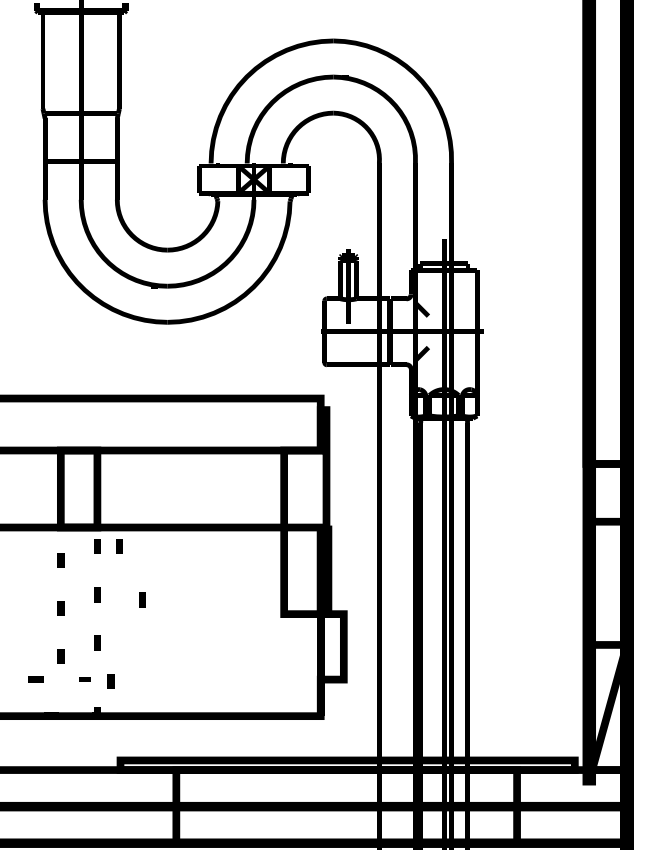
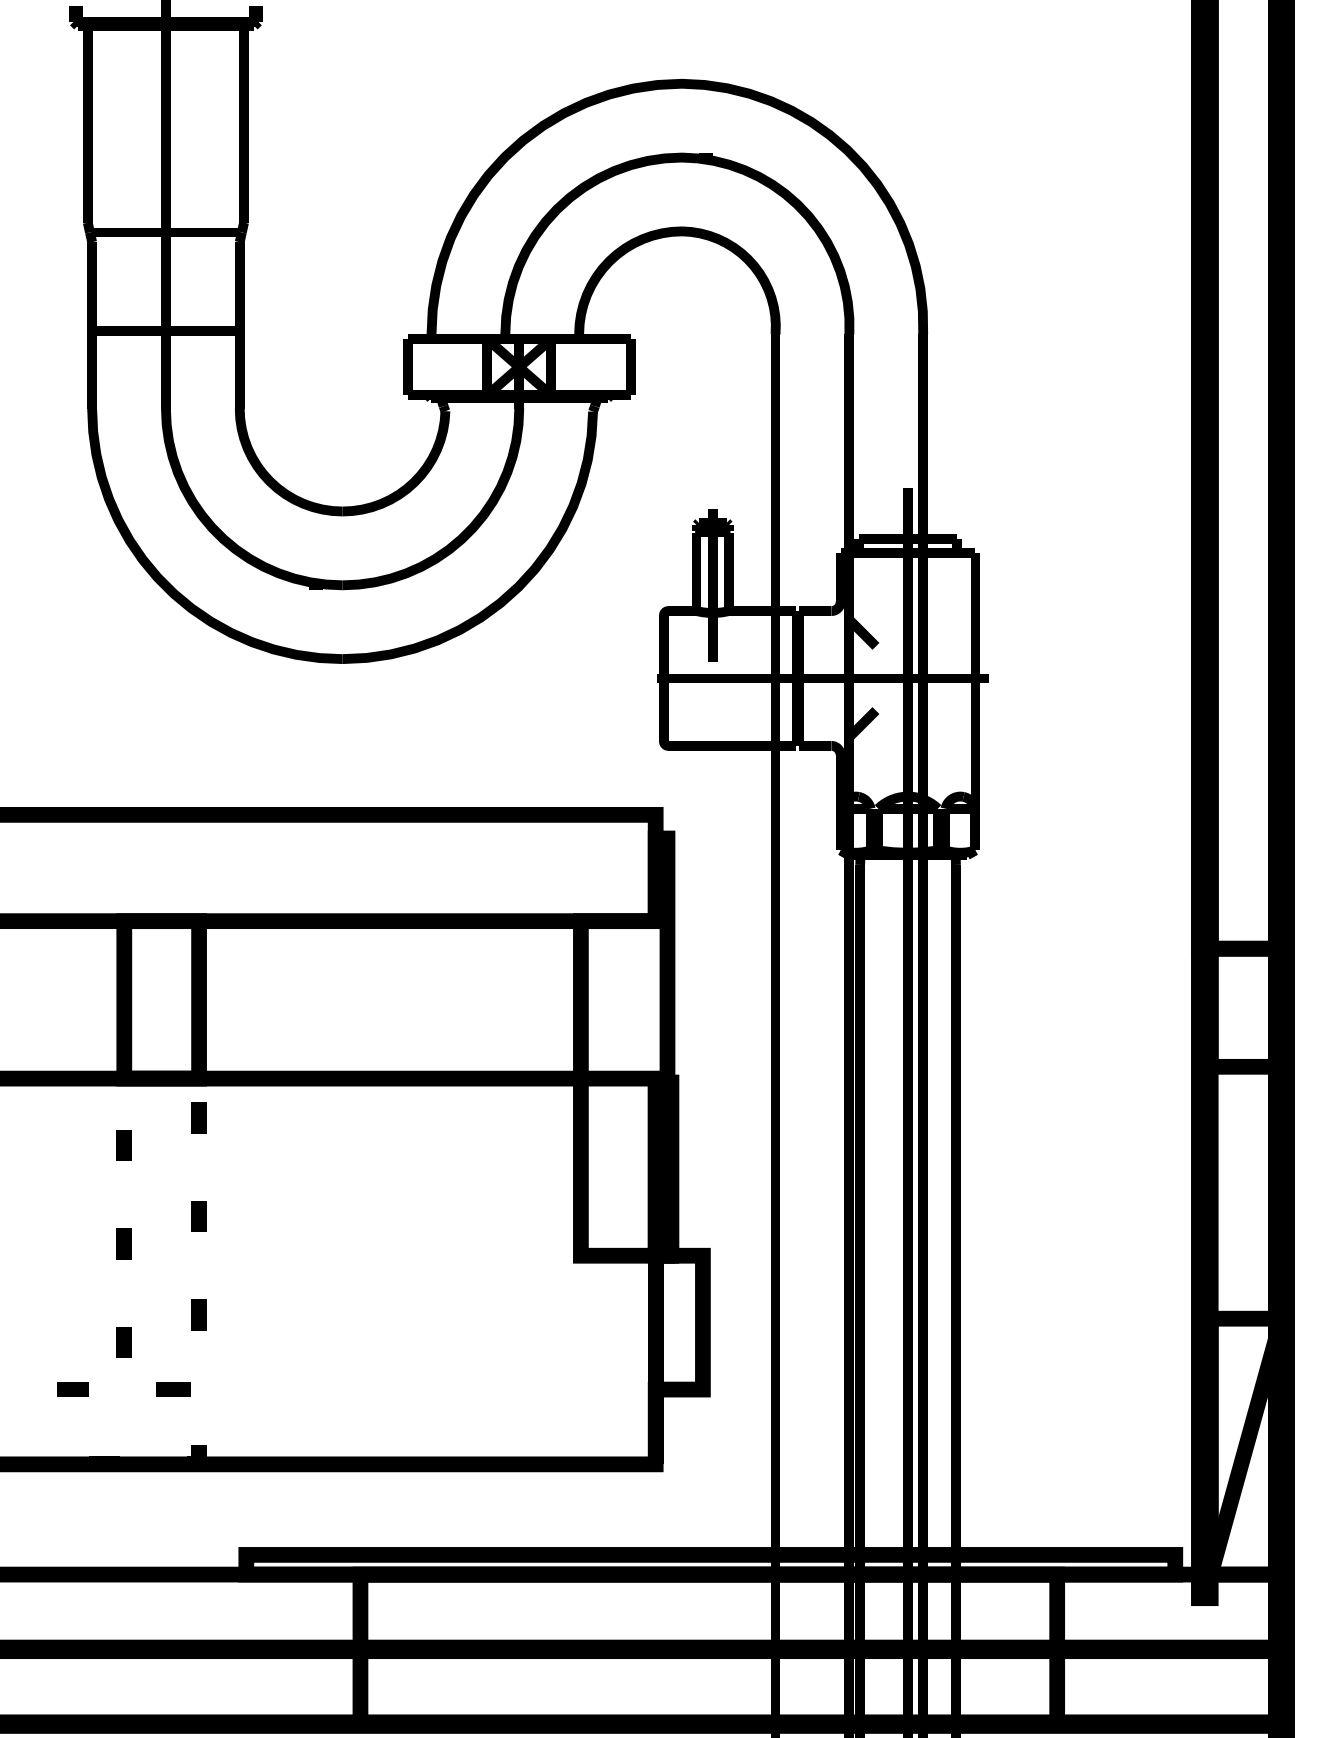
line: (119, 546) -> (244, 1117), removed
line: (142, 599) -> (291, 1225), removed
part: (84, 679) -> (172, 1389), size x1.43
line: (110, 681) -> (225, 1393), removed

